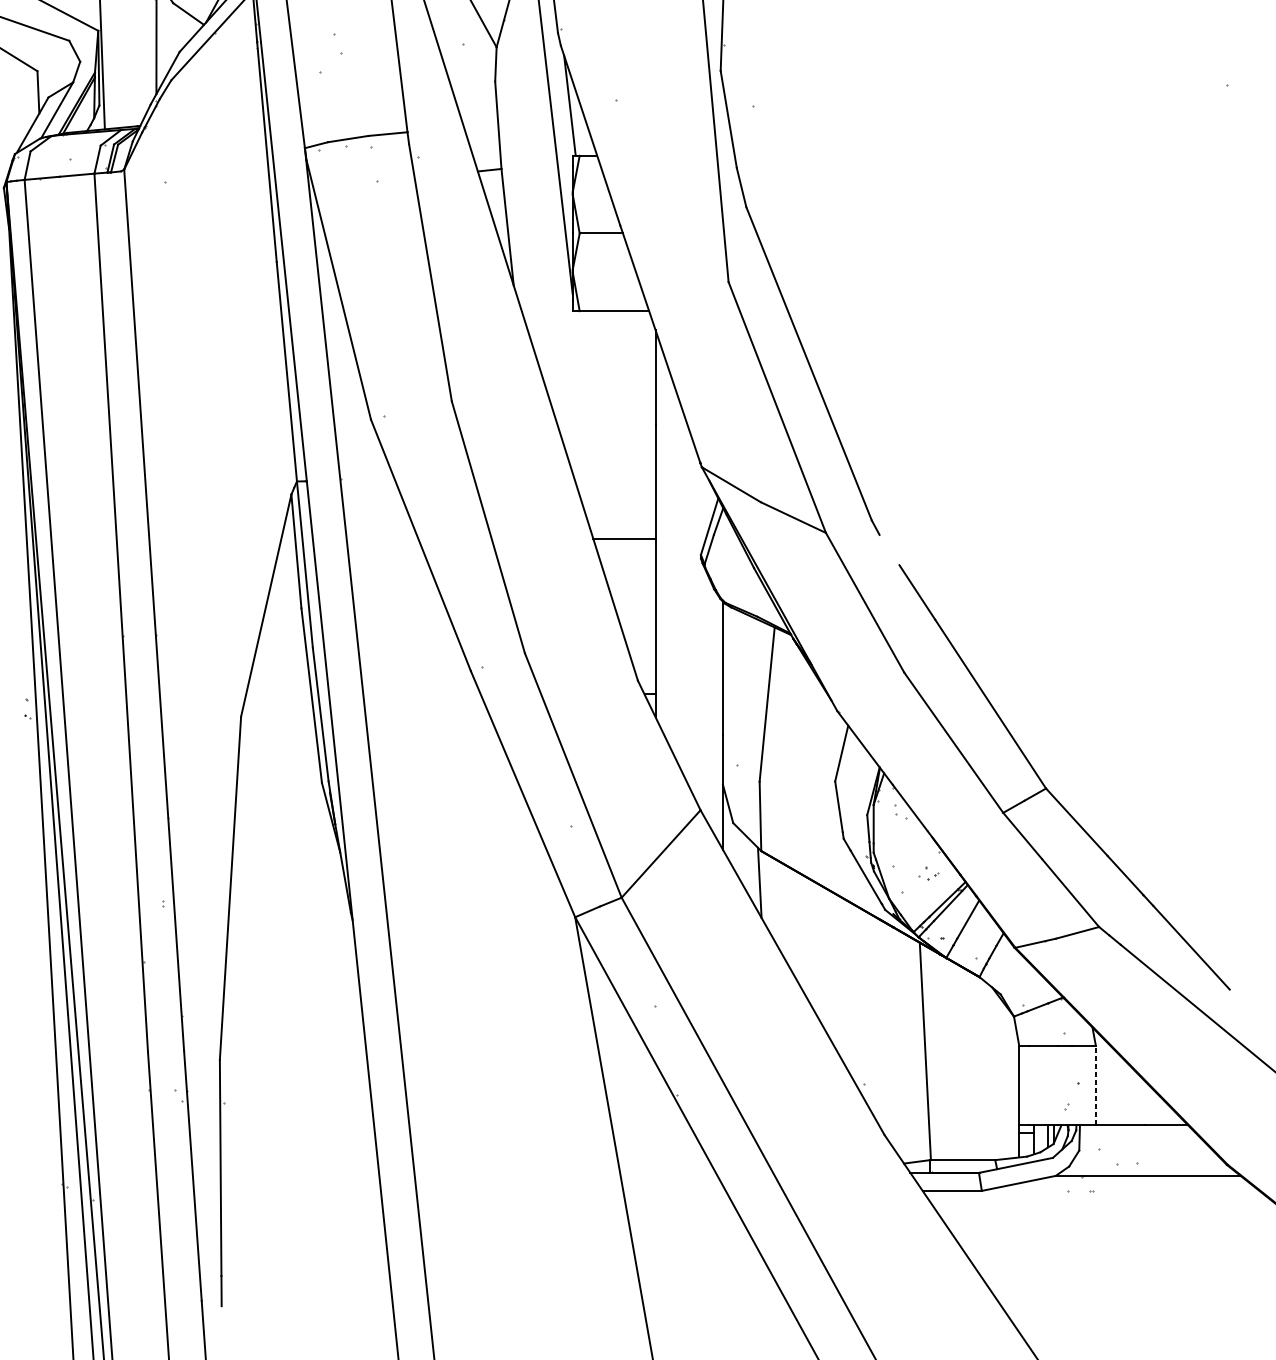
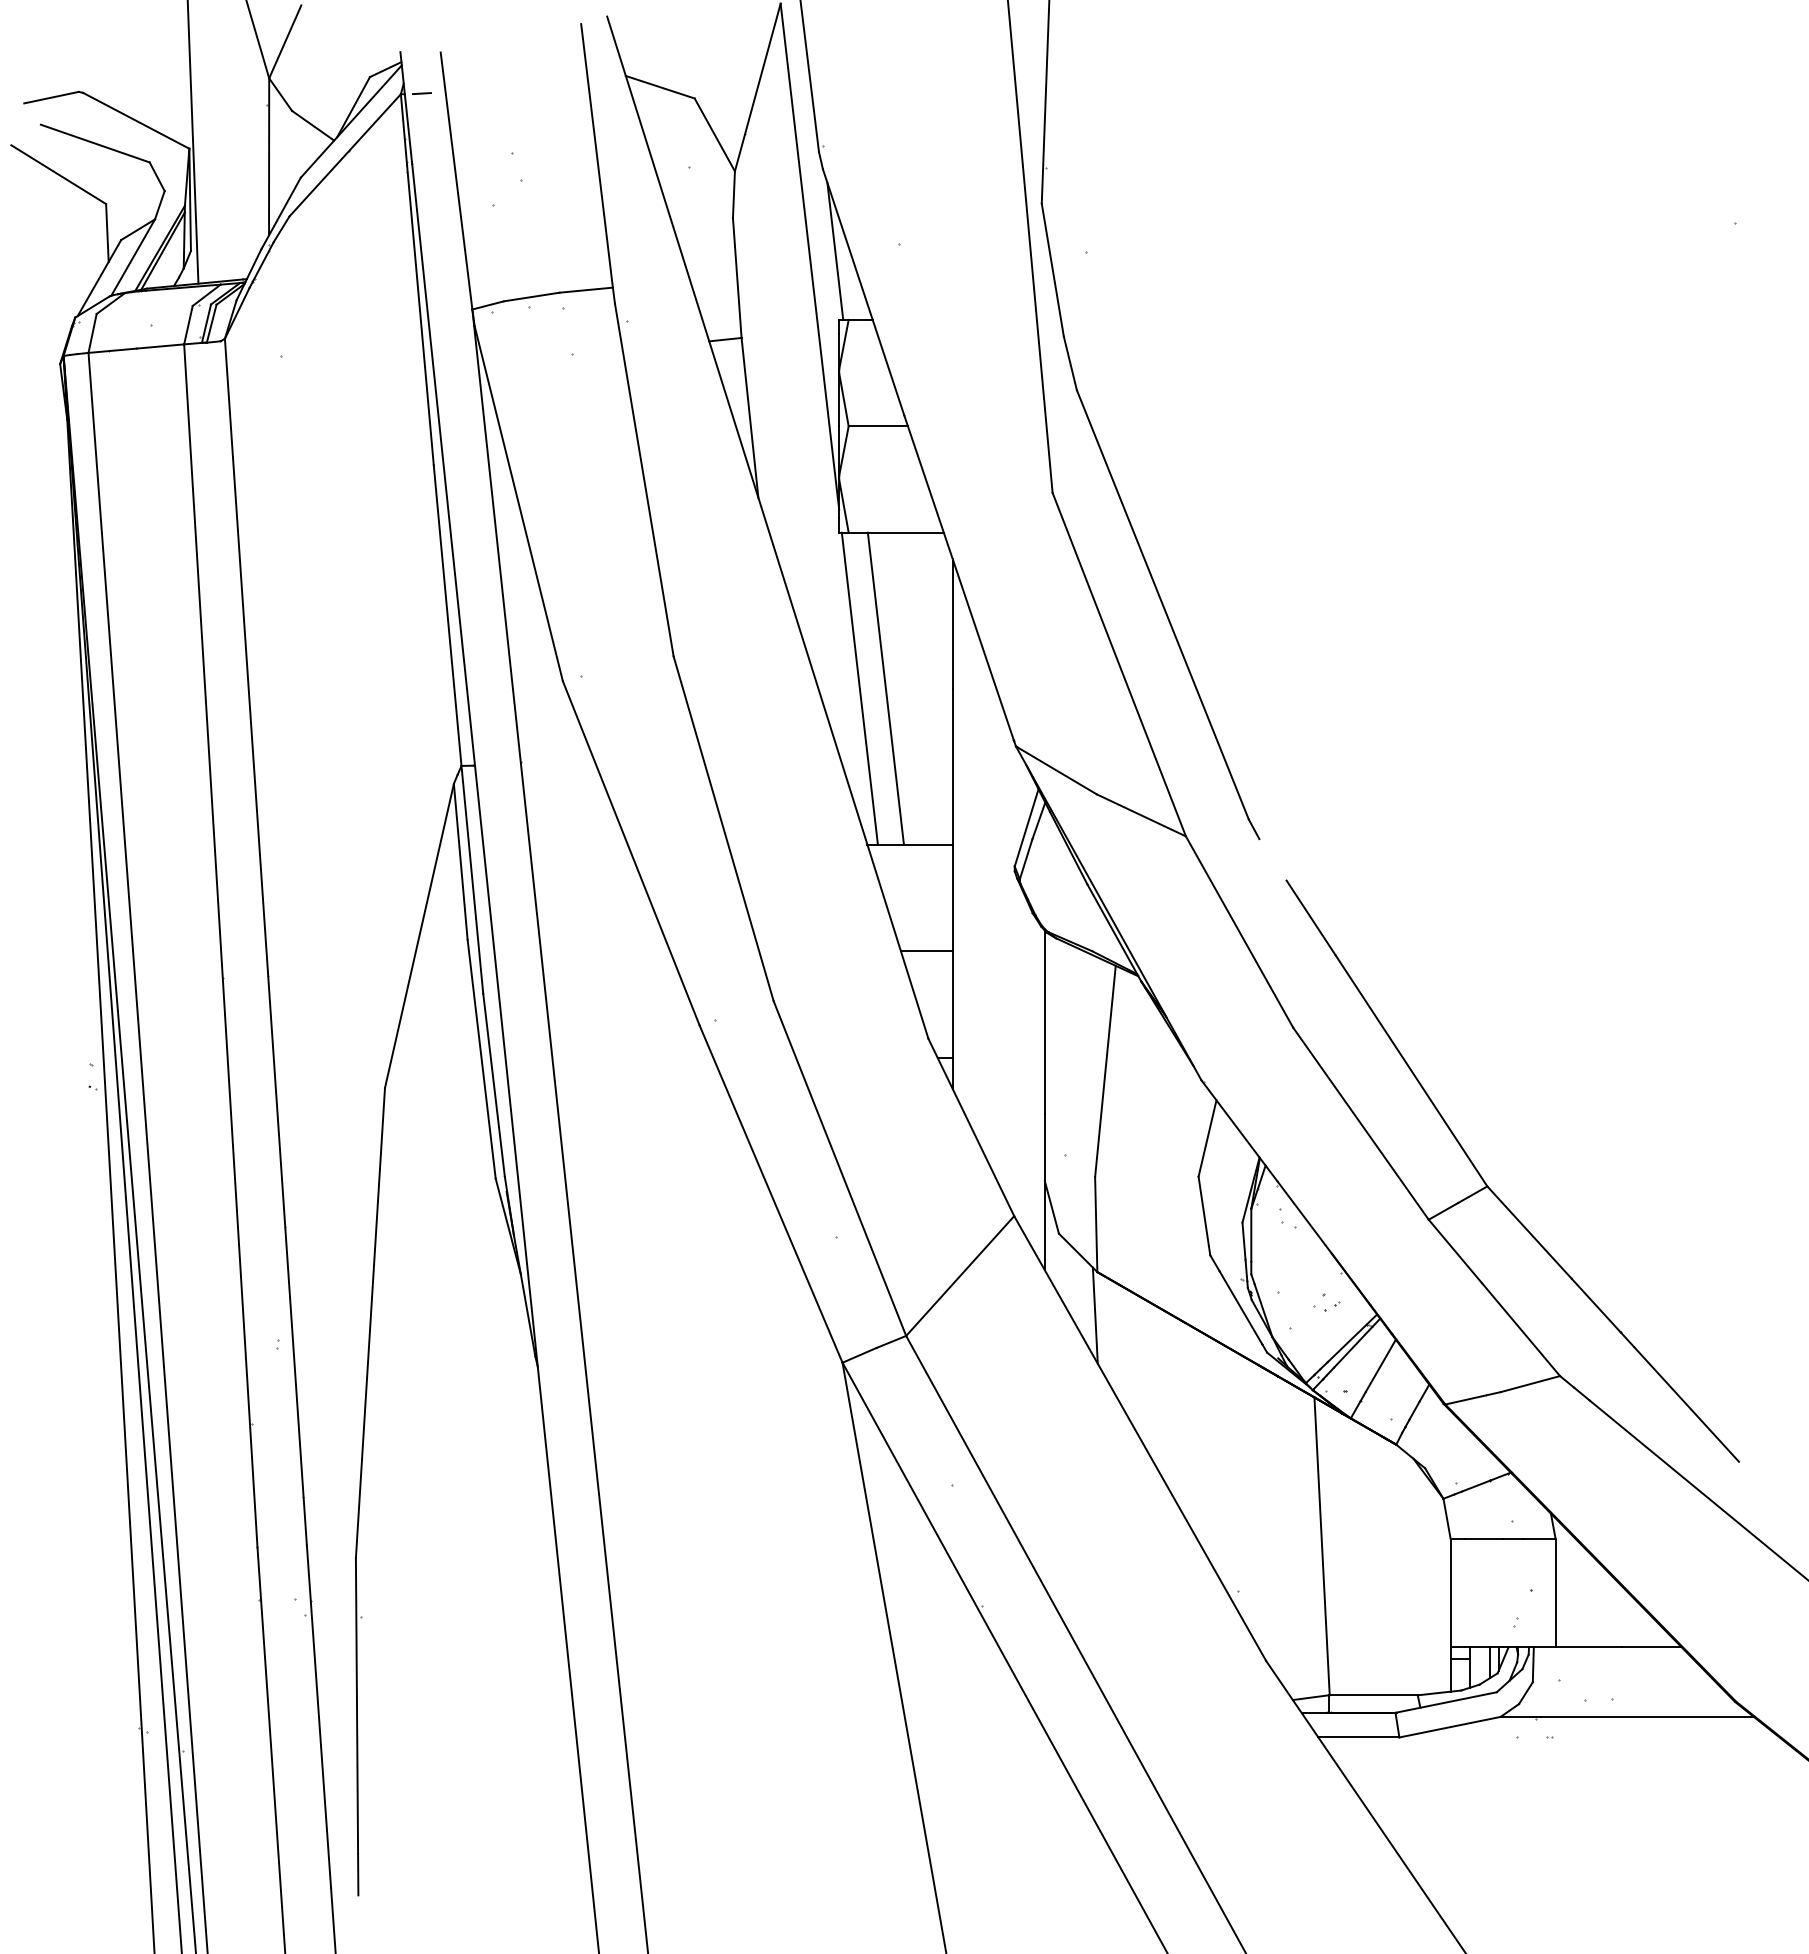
line: (587, 424) -> (859, 688), added
line: (606, 424) -> (885, 688), added
line: (636, 616) -> (926, 951), added
line: (1095, 1085) -> (1555, 1592), dashed -> solid

